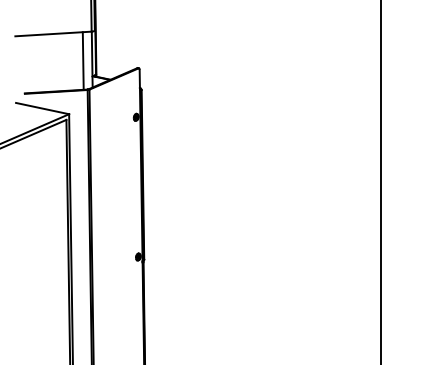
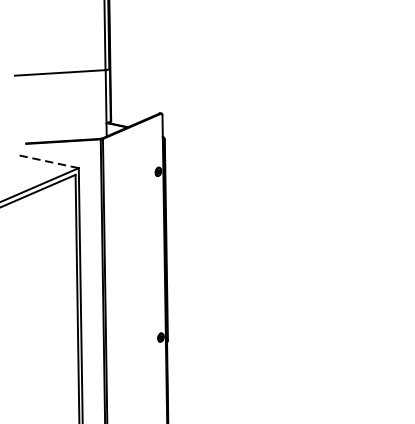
line: (82, 60) -> (94, 104), removed
line: (42, 108) -> (47, 161), solid -> dashed

